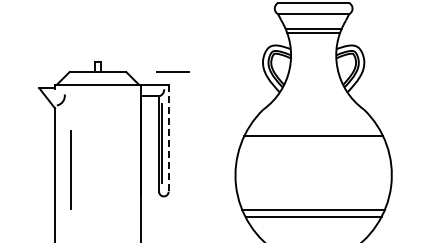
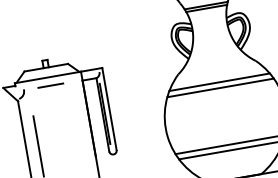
line: (172, 71) -> (50, 85), moved
line: (313, 128) -> (219, 82), added
line: (168, 138) -> (109, 109), dashed -> solid

